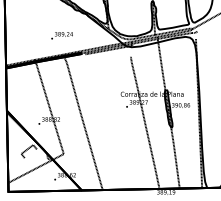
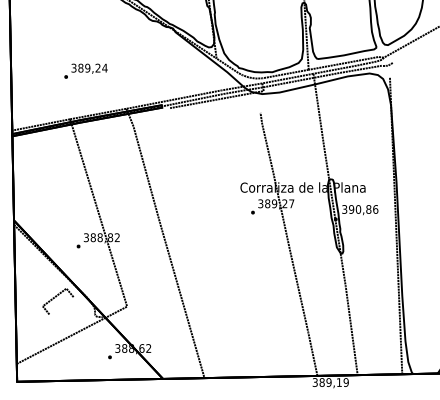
text: (61, 35) -> (84, 70), moved

